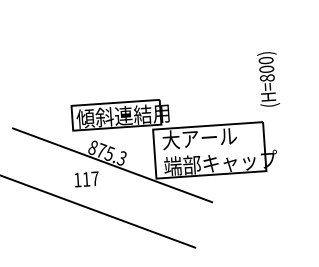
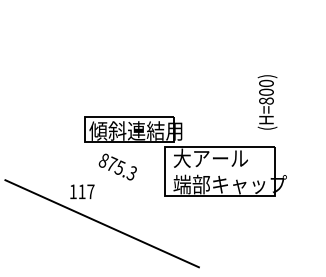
text: (268, 79) -> (267, 102), moved
line: (111, 165) -> (121, 179), removed
text: (86, 179) -> (82, 191), moved

